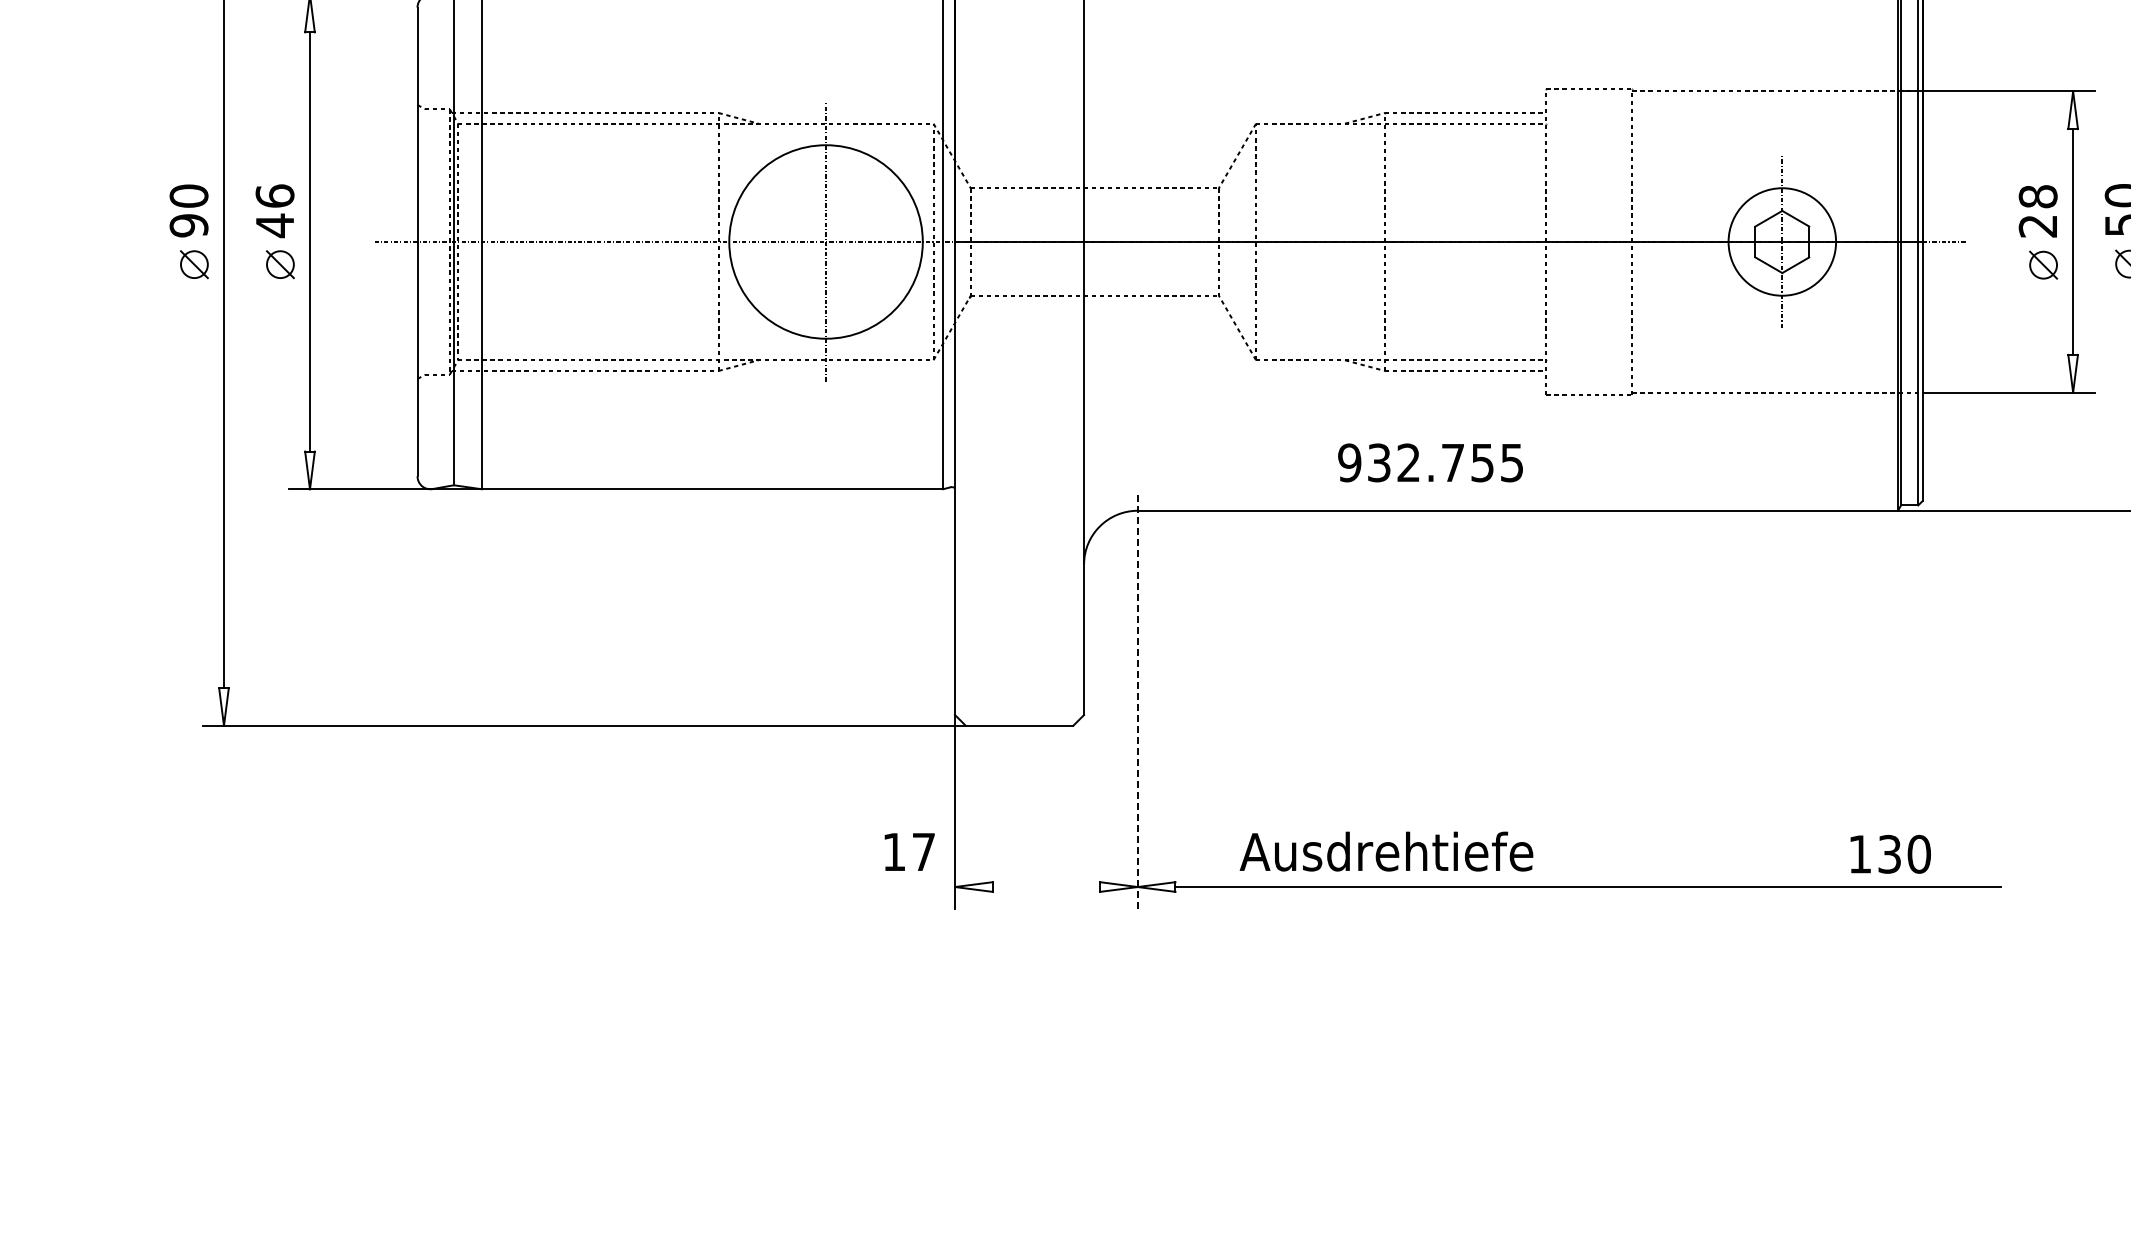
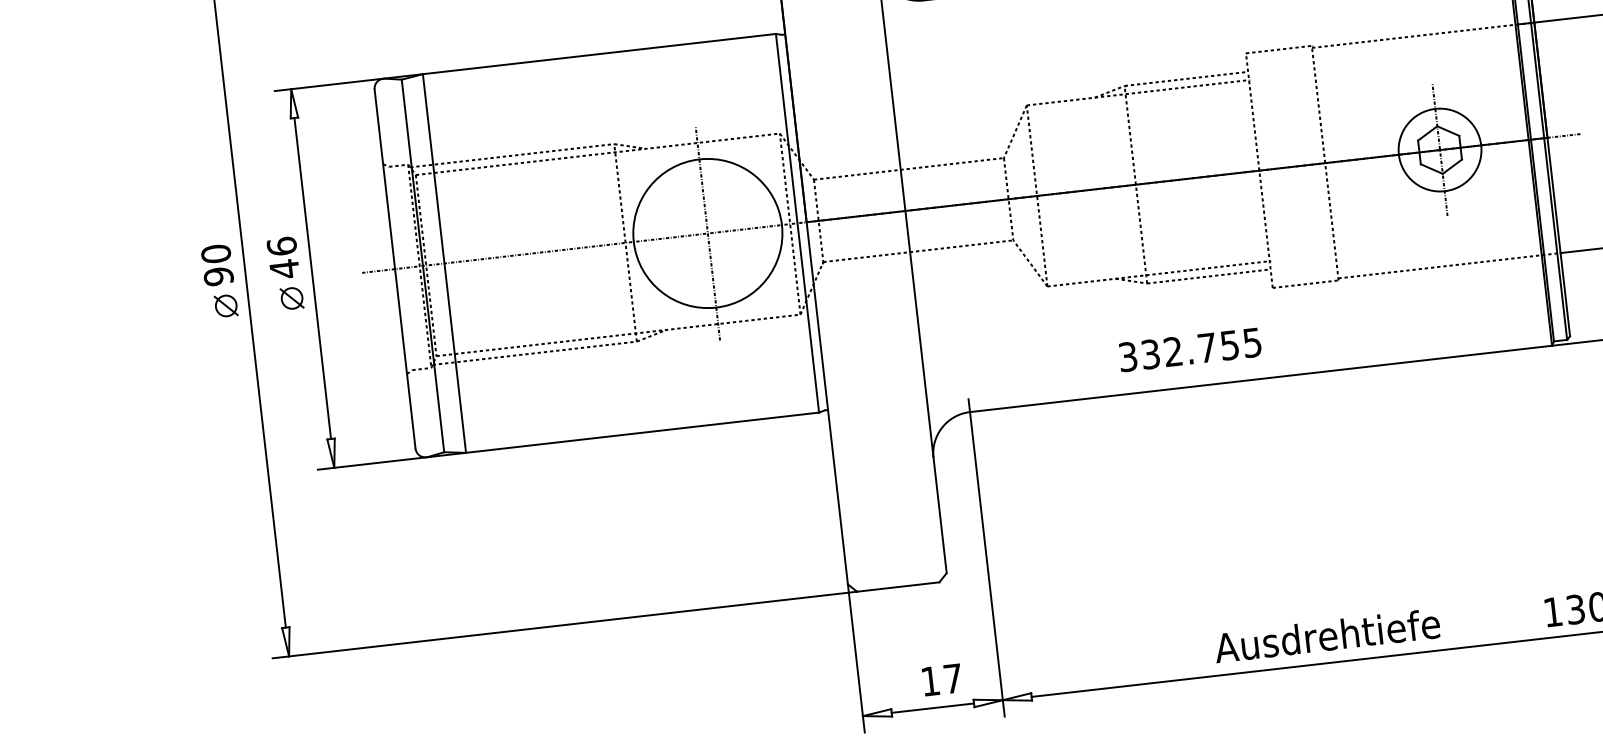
text: (1349, 462) -> (1127, 356), 932.755 -> 332.755
line: (1137, 700) -> (986, 557), dashed -> solid
text: (909, 851) -> (942, 679), moved
text: (1386, 851) -> (1327, 635), moved
line: (1046, 887) -> (932, 708), added

